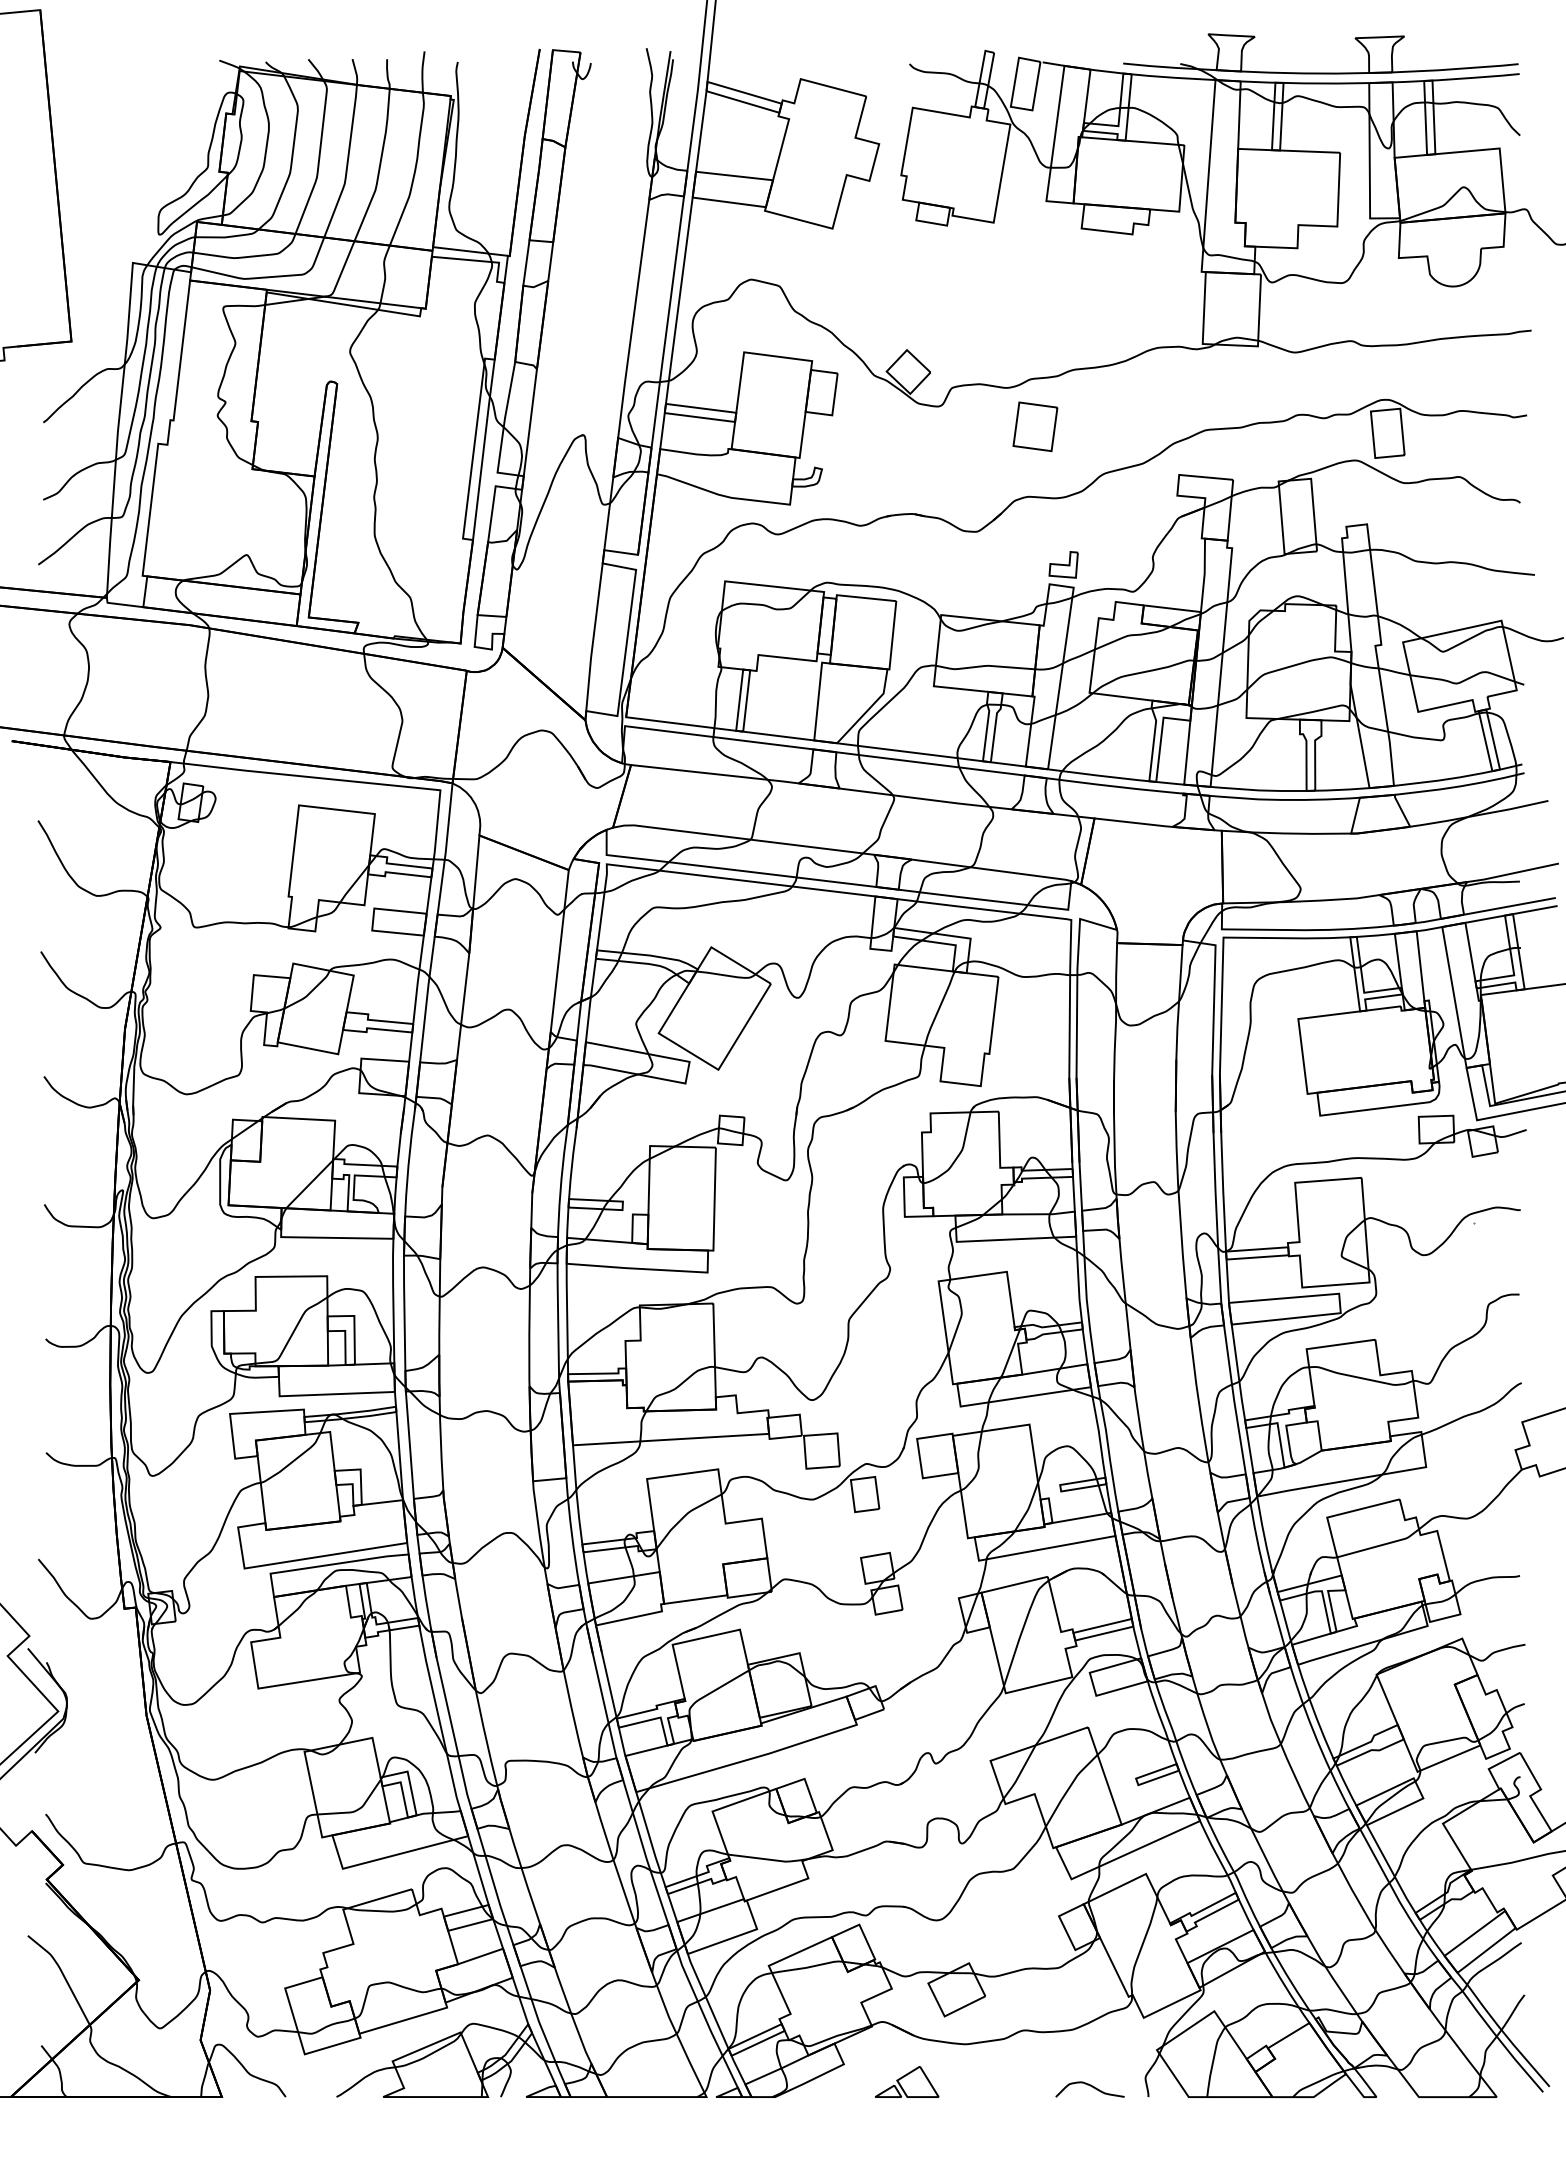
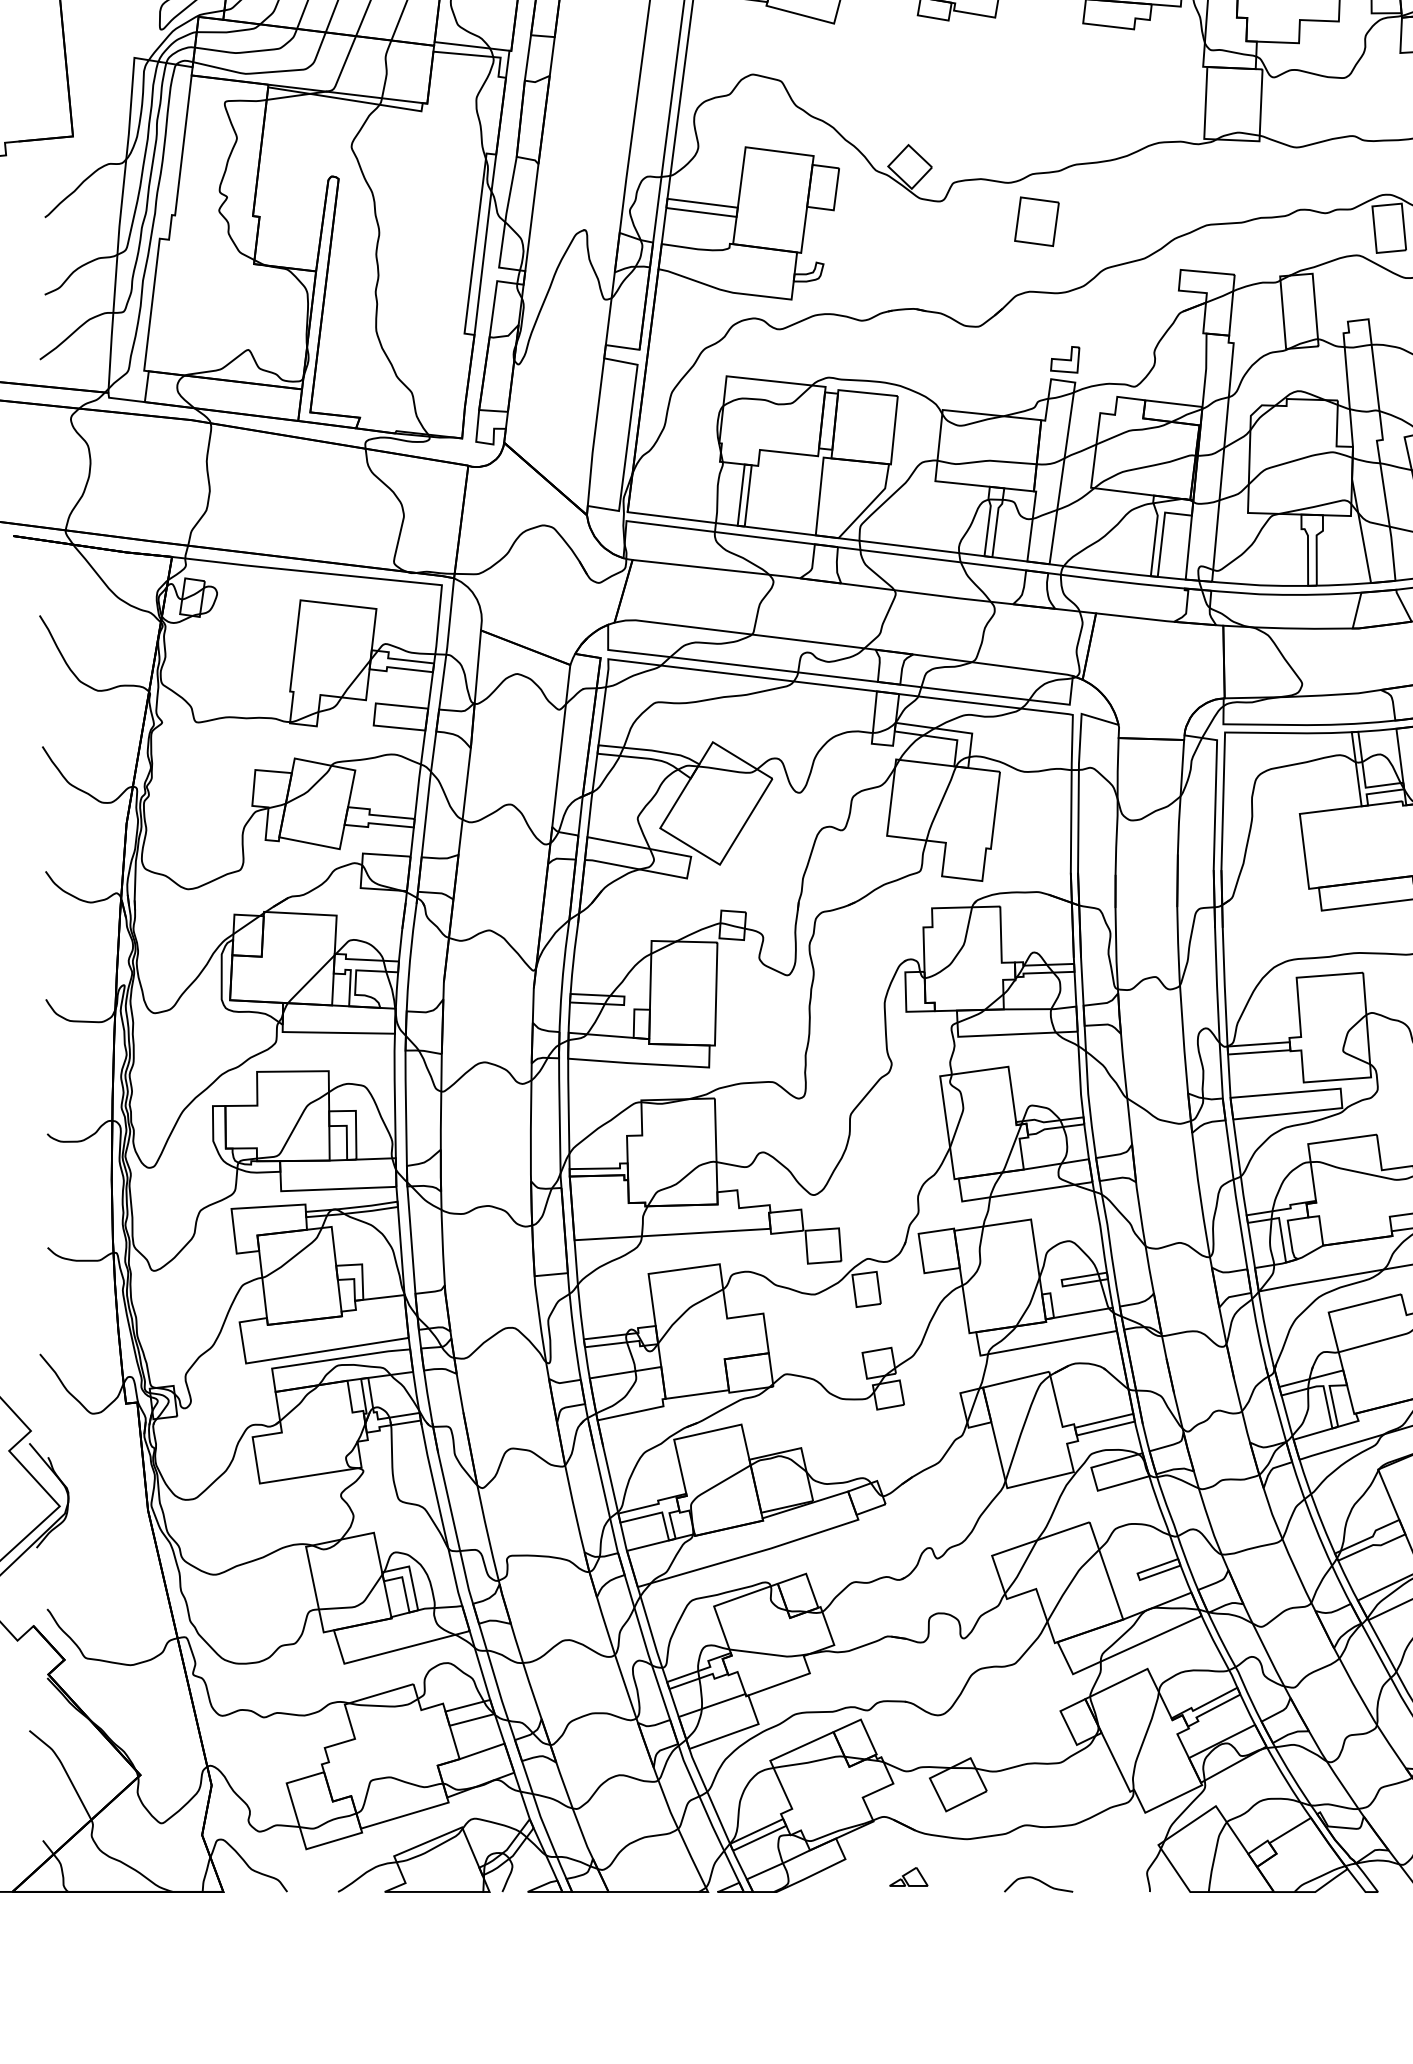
part: (907, 2081) -> (909, 1876), size x0.6
curve: (1090, 2086) -> (1039, 1881), moved

